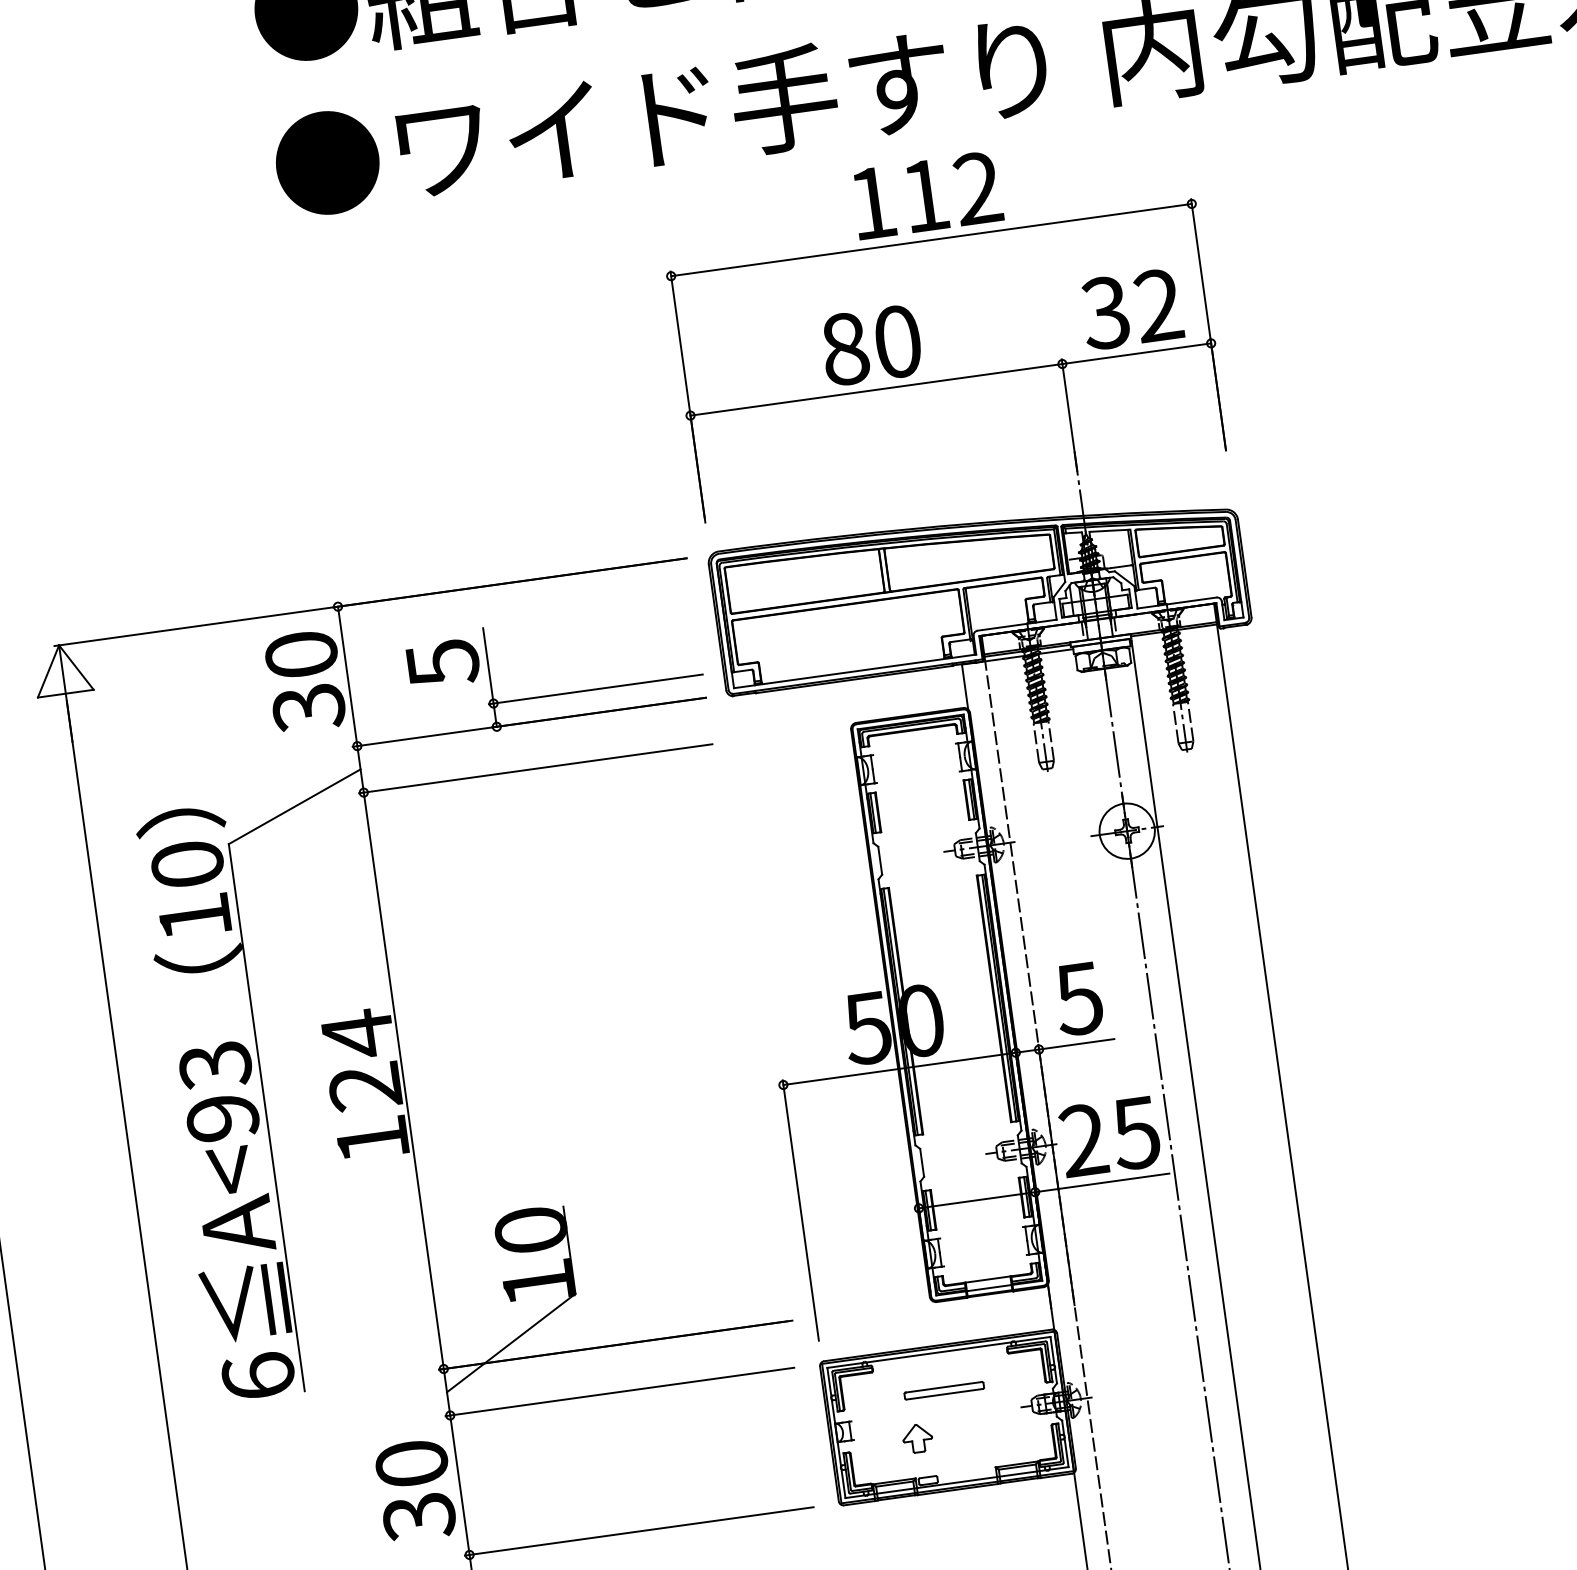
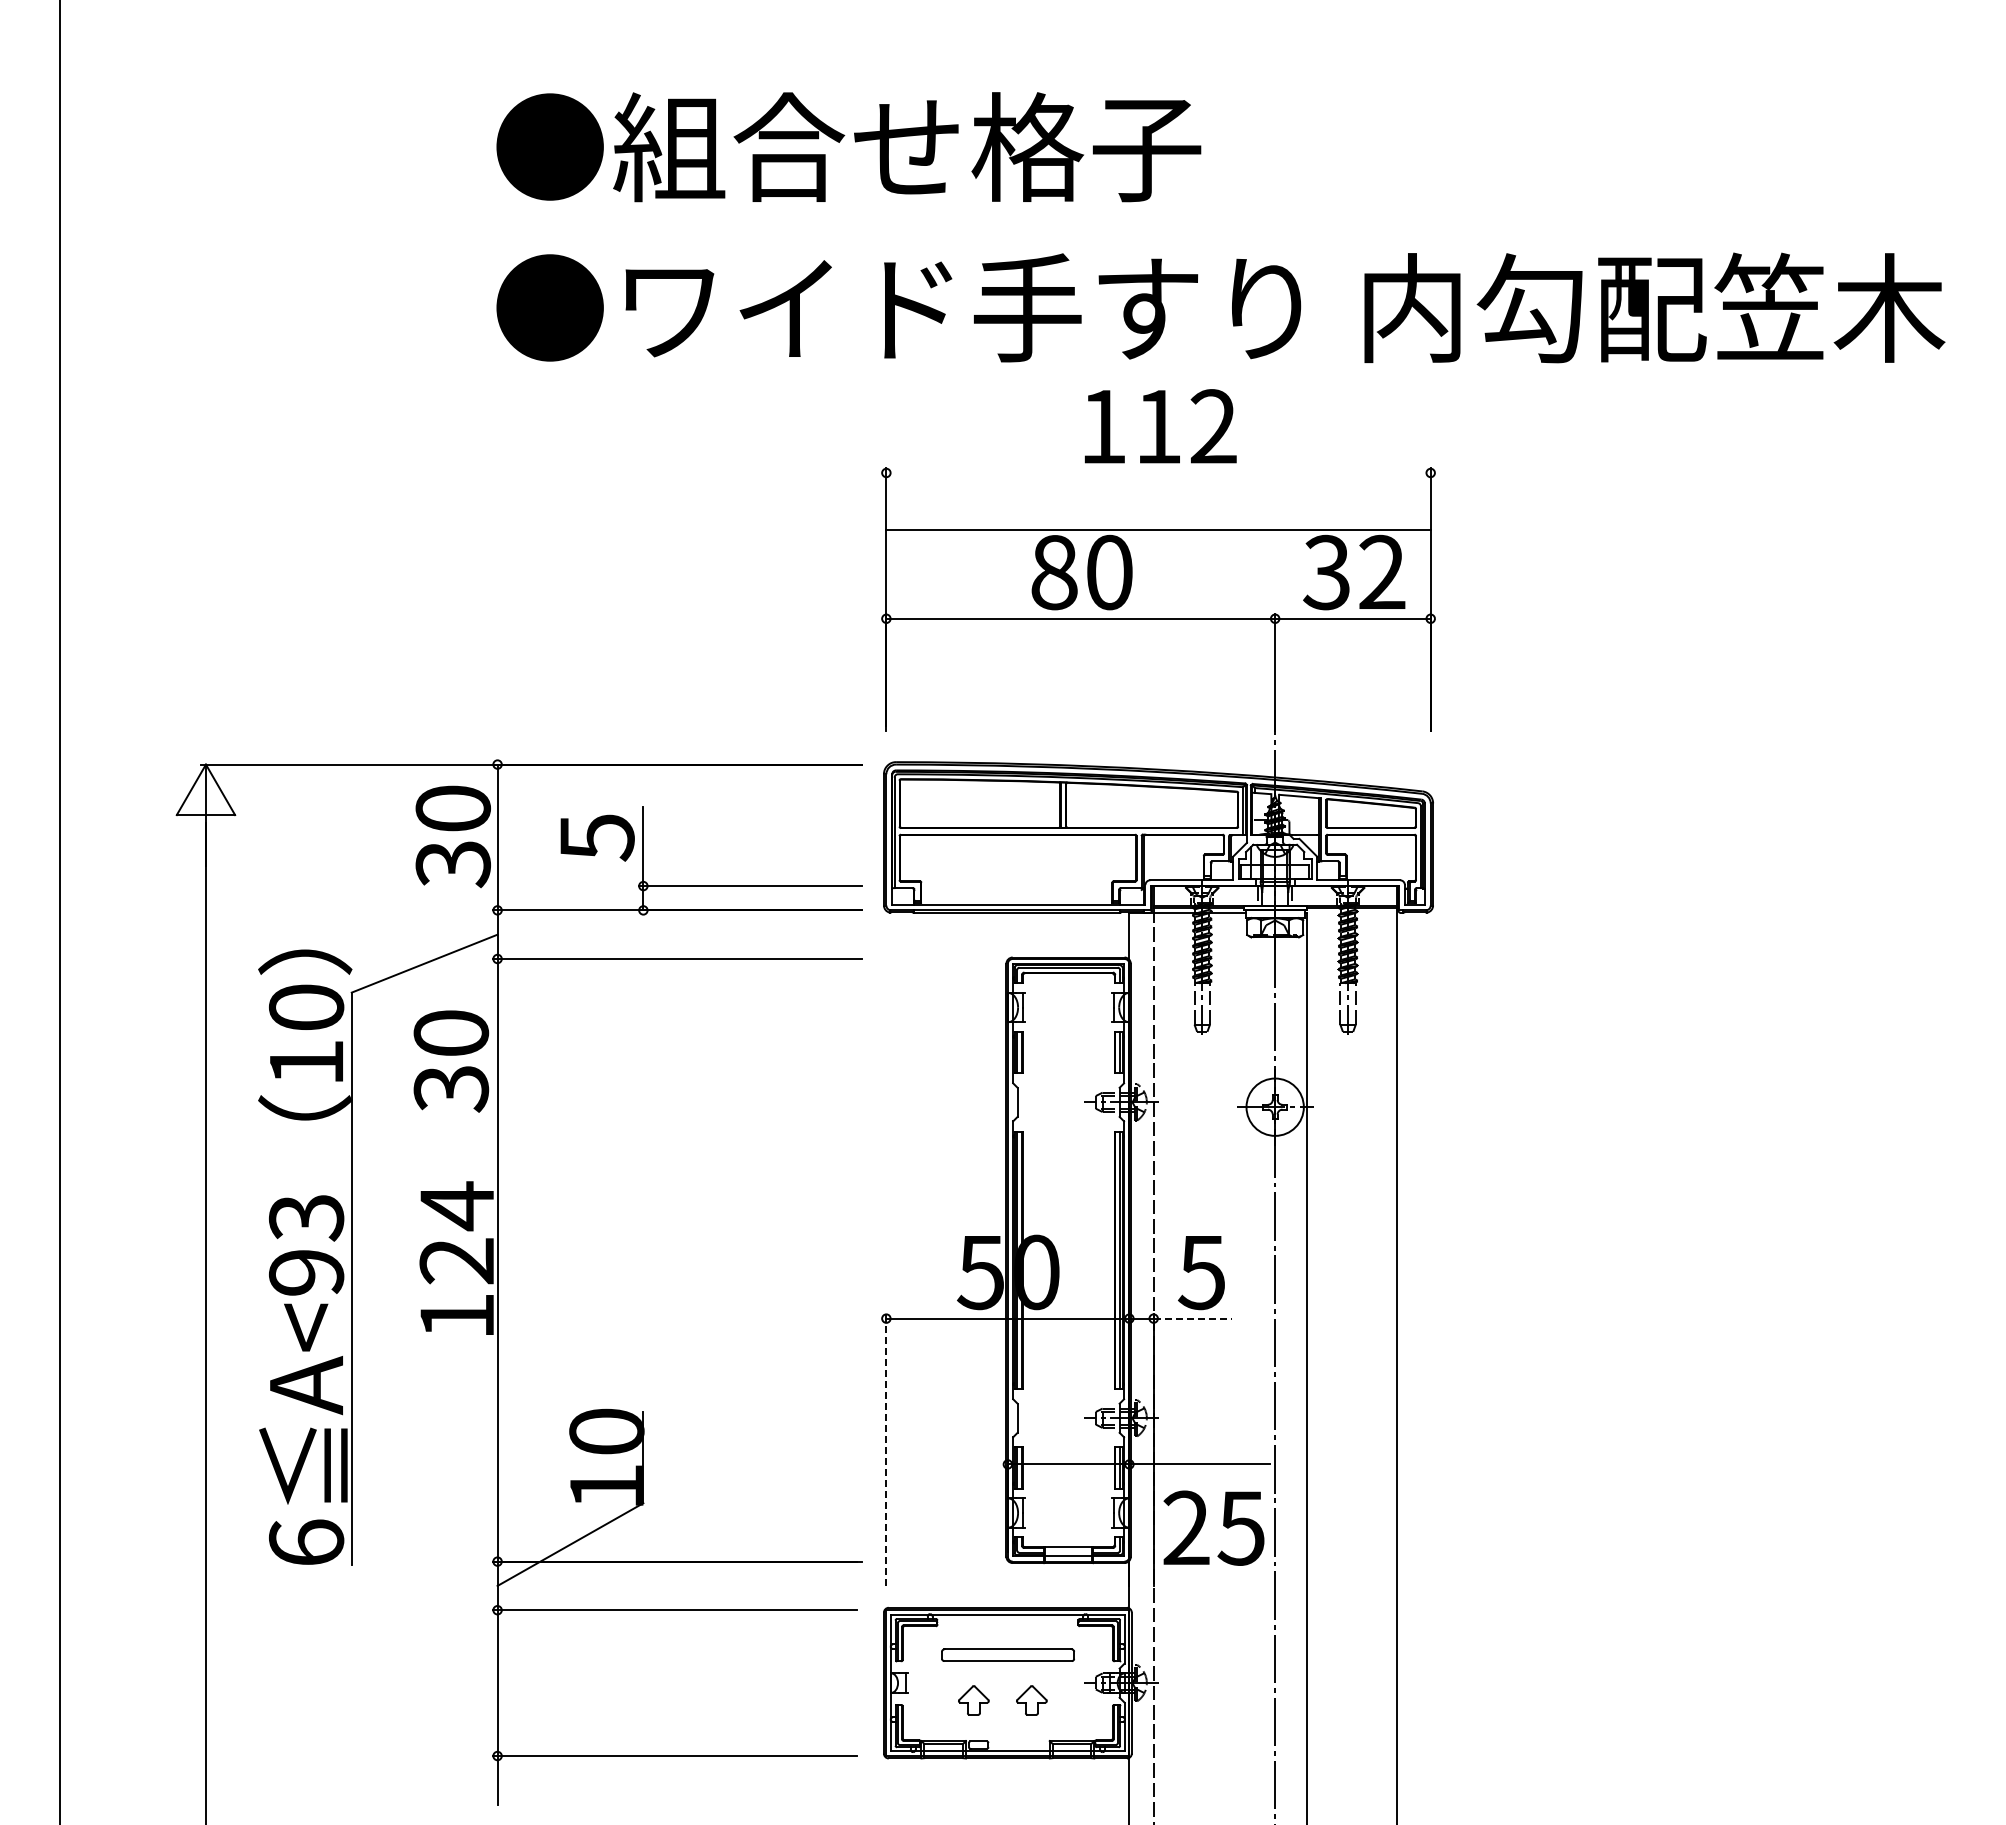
line: (931, 239) -> (1158, 529), moved
line: (1077, 1044) -> (1193, 1318), solid -> dashed
text: (1109, 1136) -> (1213, 1527), moved
line: (800, 1210) -> (886, 1449), solid -> dashed
part: (943, 1390) -> (1007, 1654), size x1.6
part: (972, 1430) -> (1031, 1700), added
text: (415, 1490) -> (451, 1061), moved

